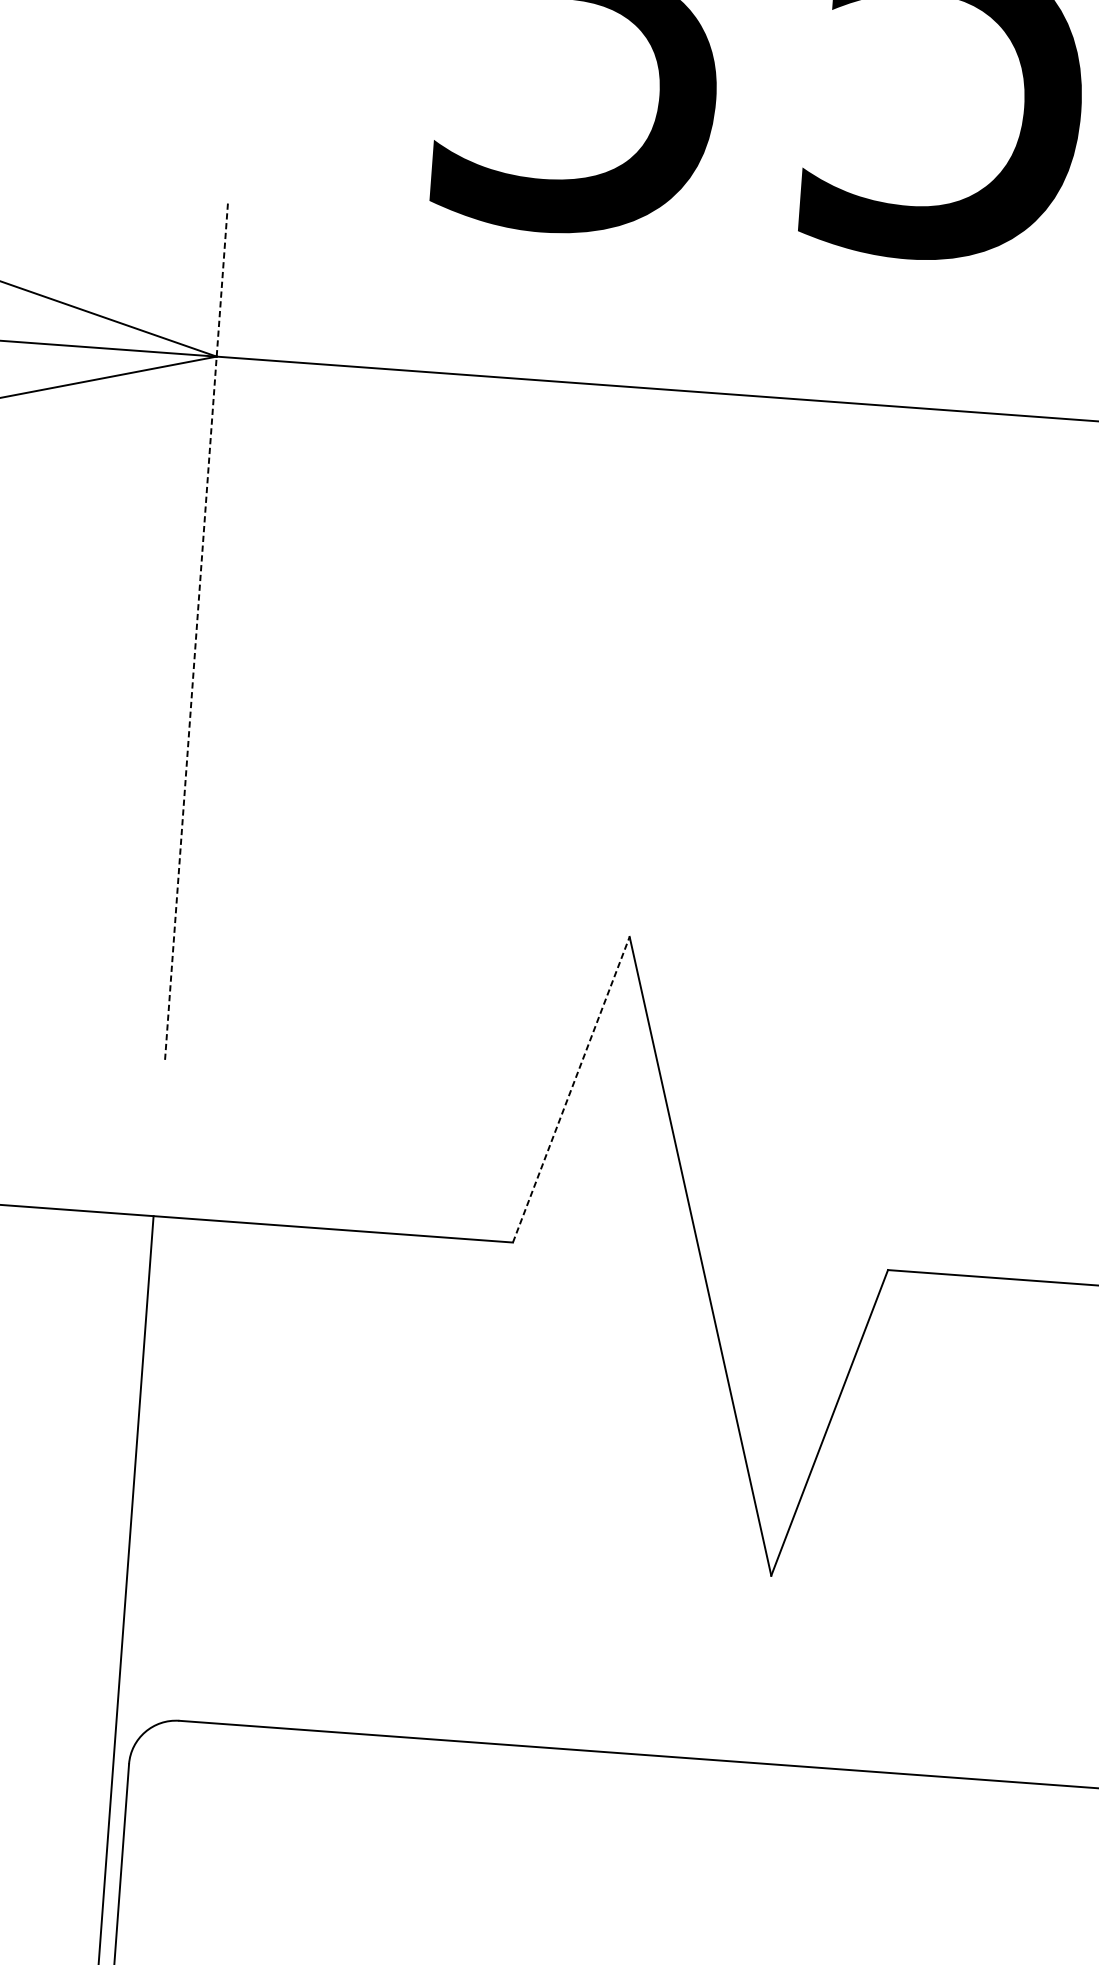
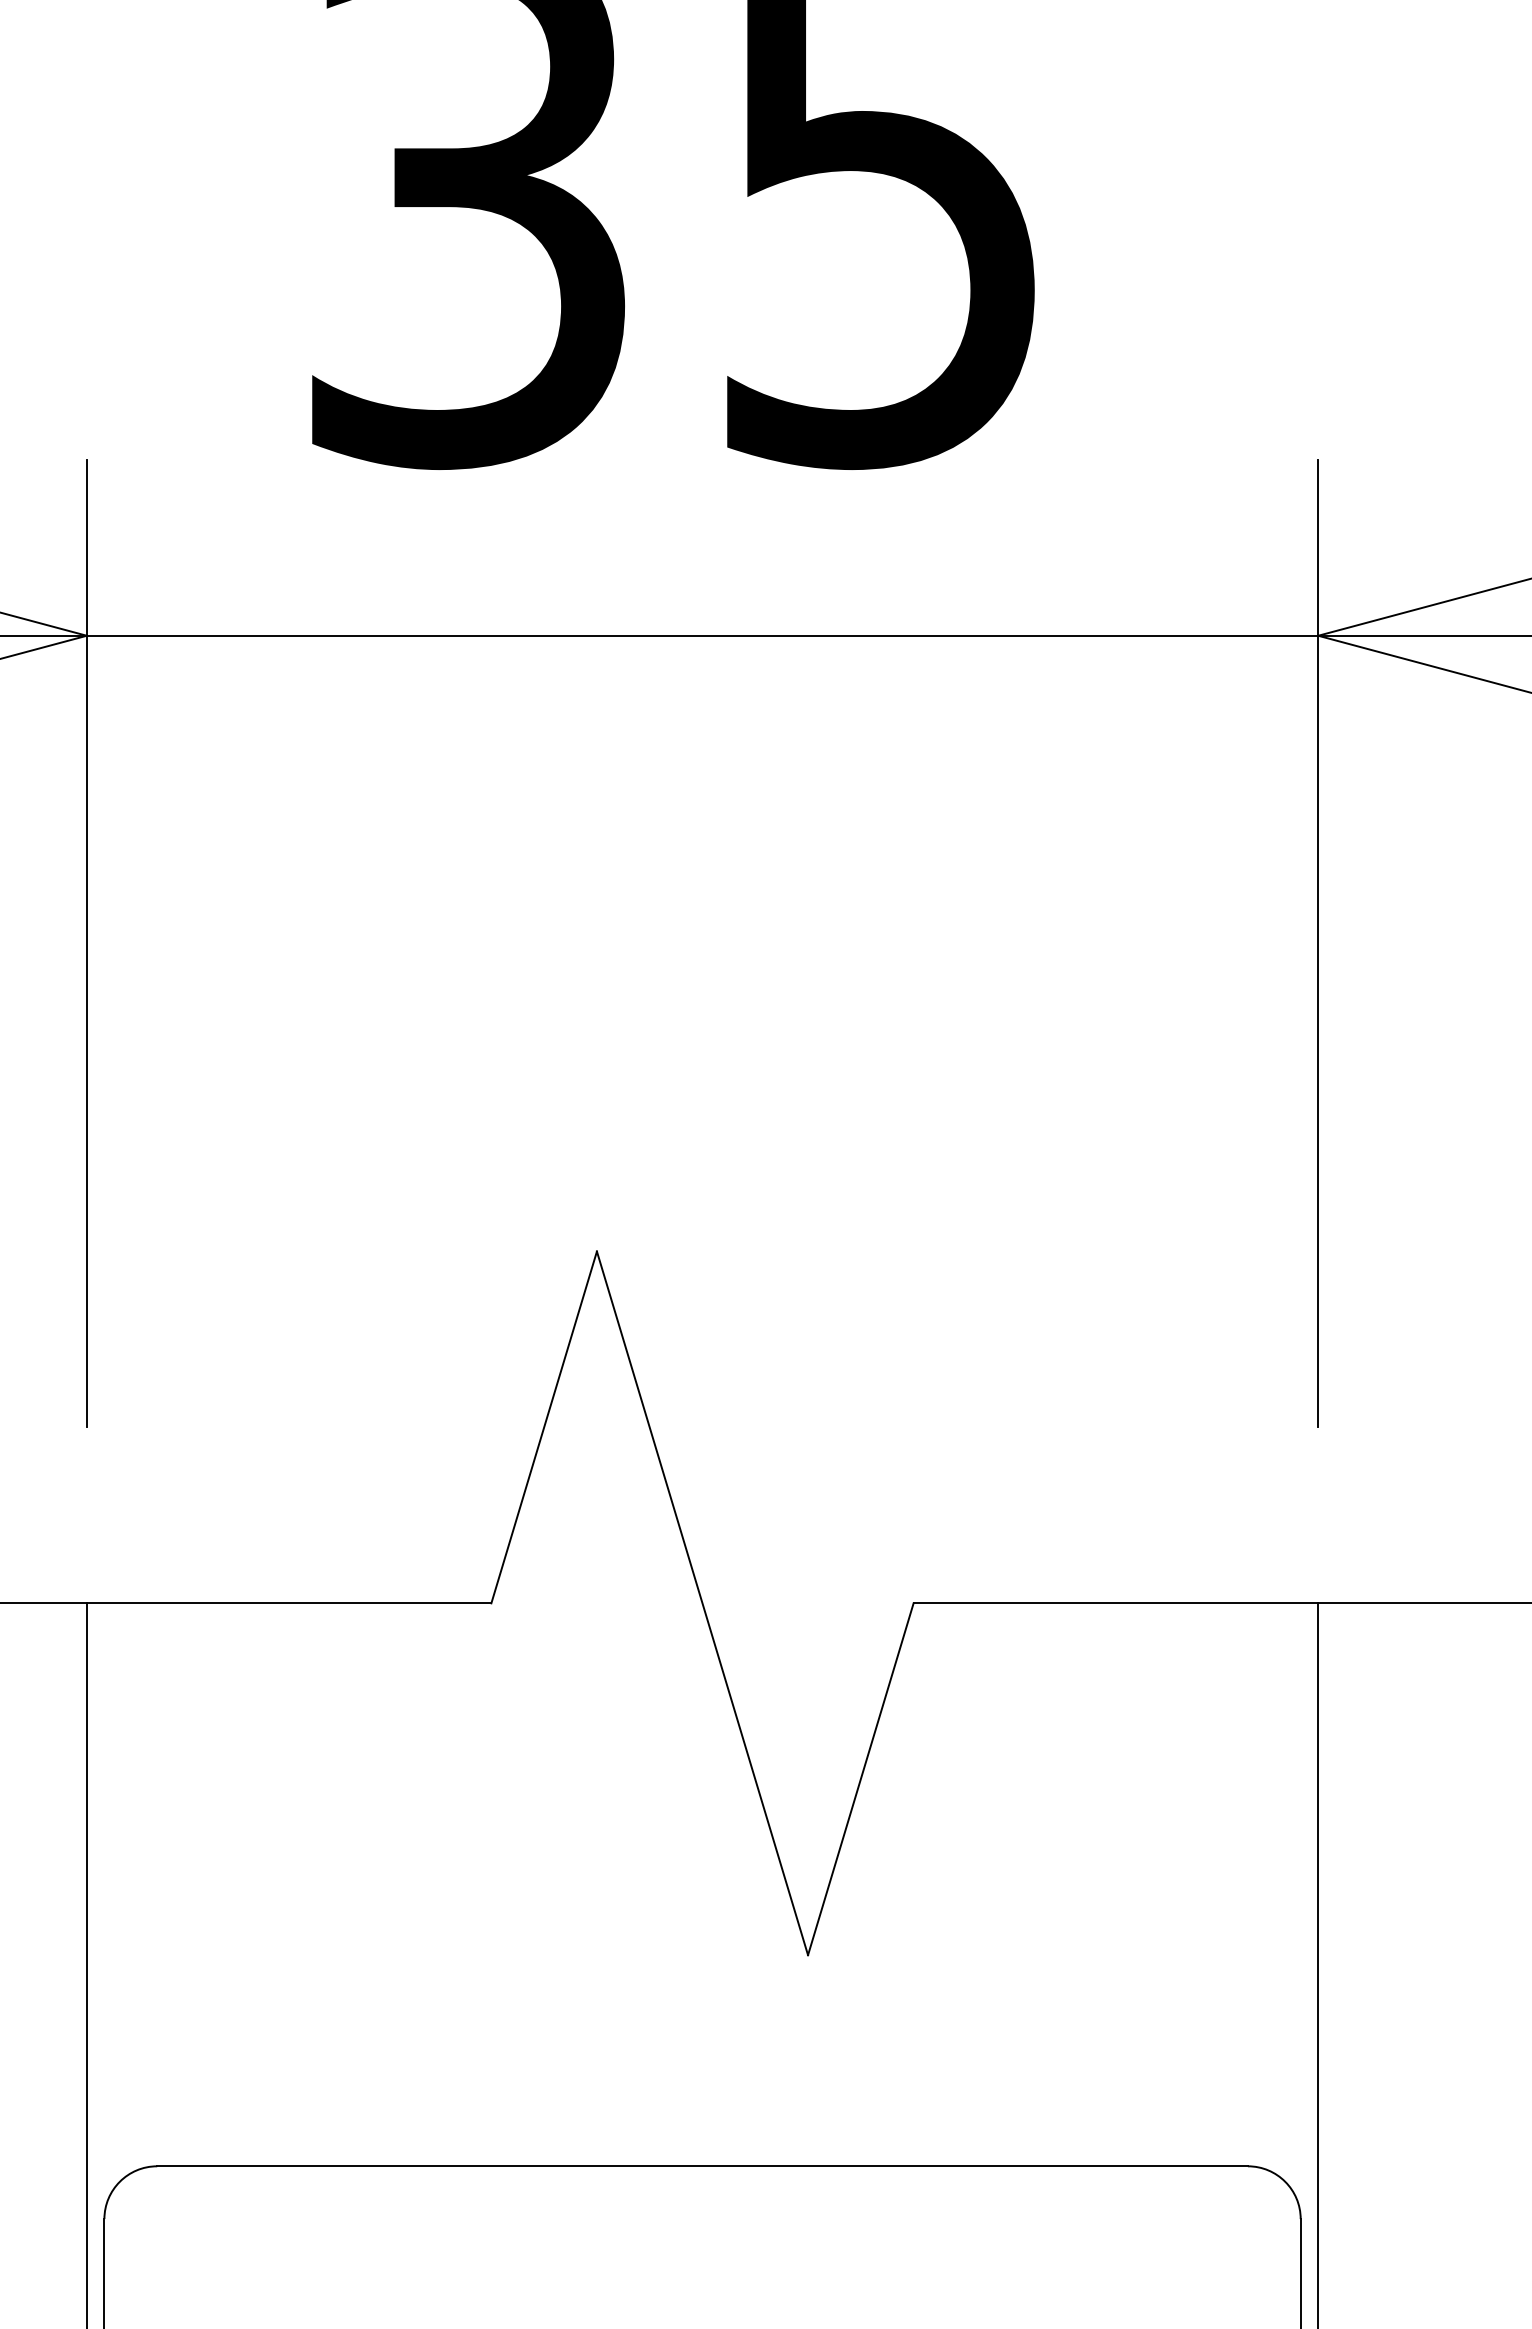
line: (196, 629) -> (86, 943), dashed -> solid
line: (571, 1089) -> (544, 1427), dashed -> solid

